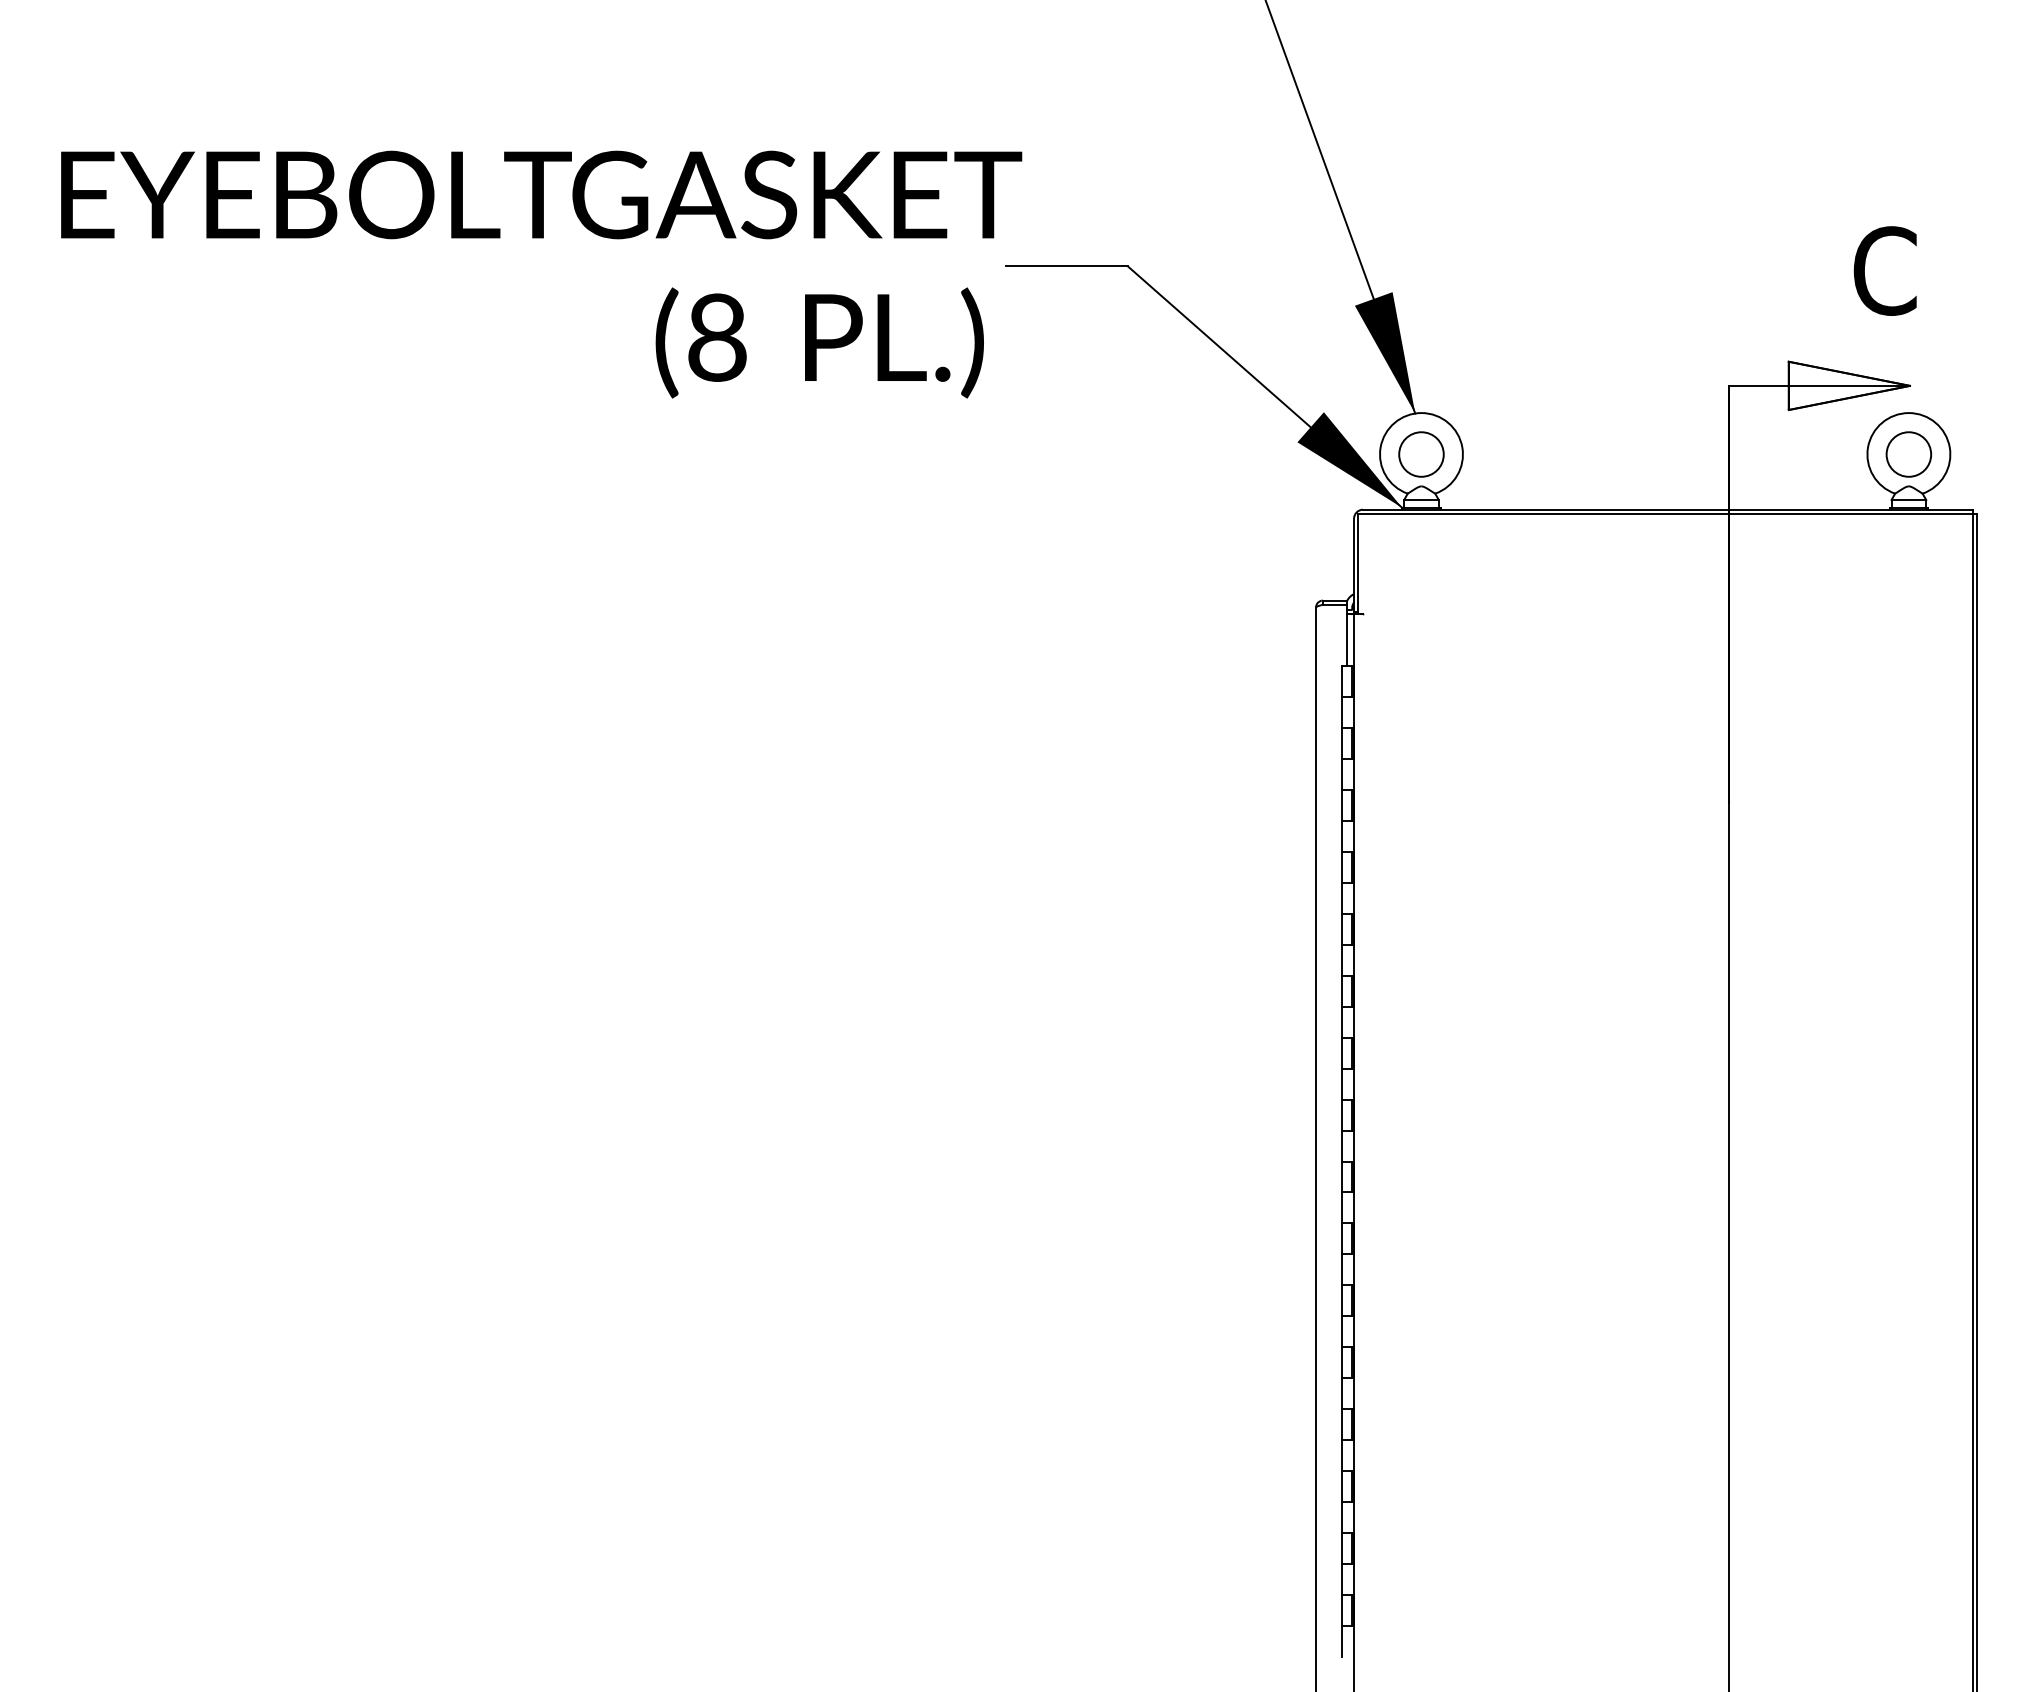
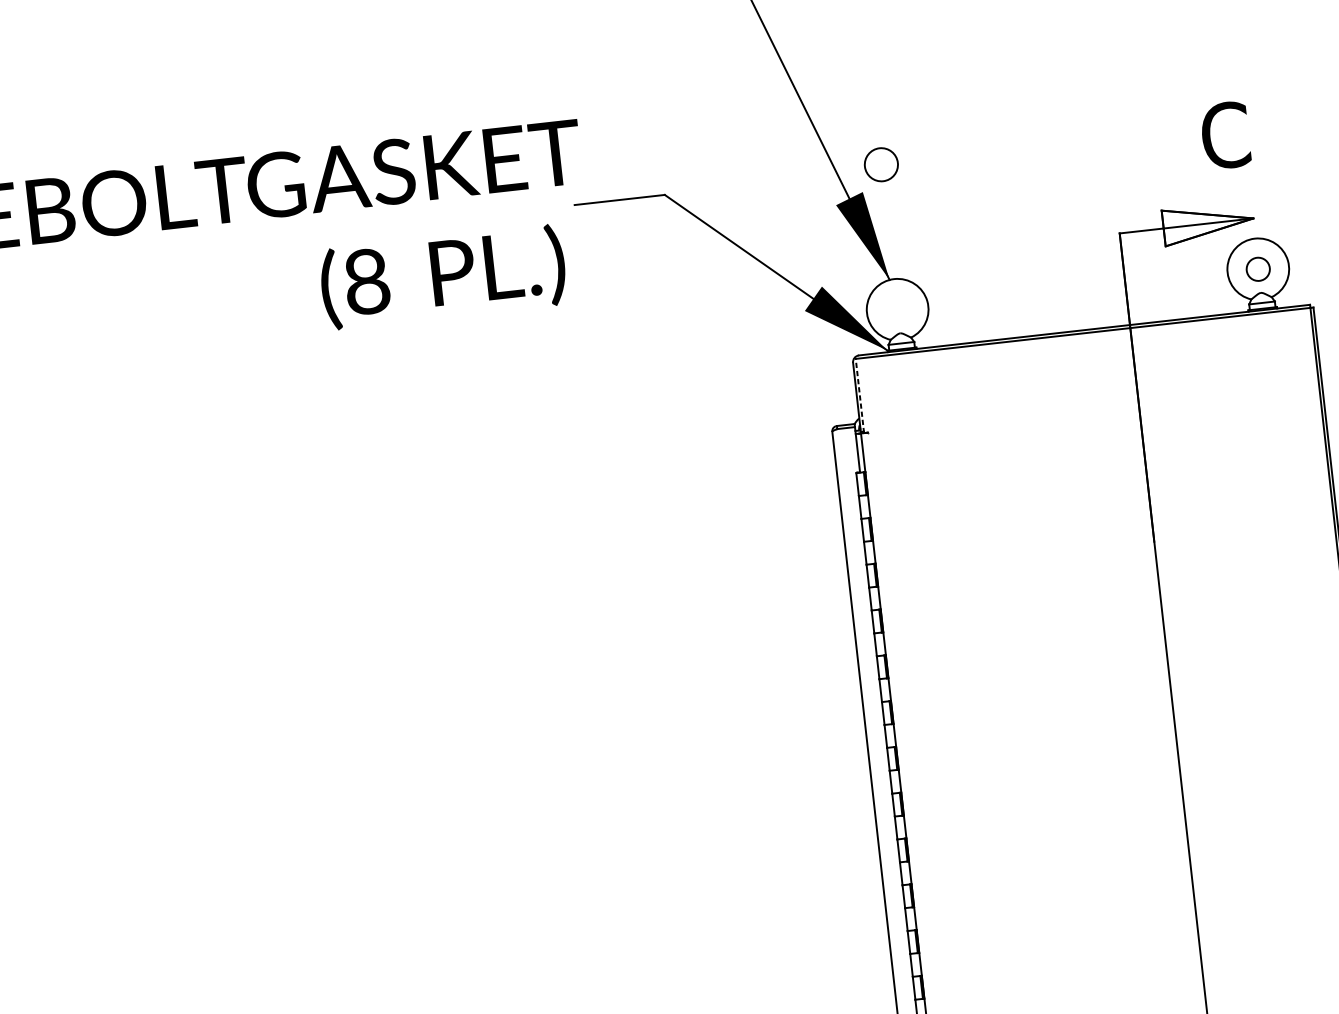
circle: (1421, 454) -> (881, 164), moved
circle: (1908, 454) -> (1257, 269), size x0.7
line: (1358, 563) -> (860, 395), solid -> dashed

